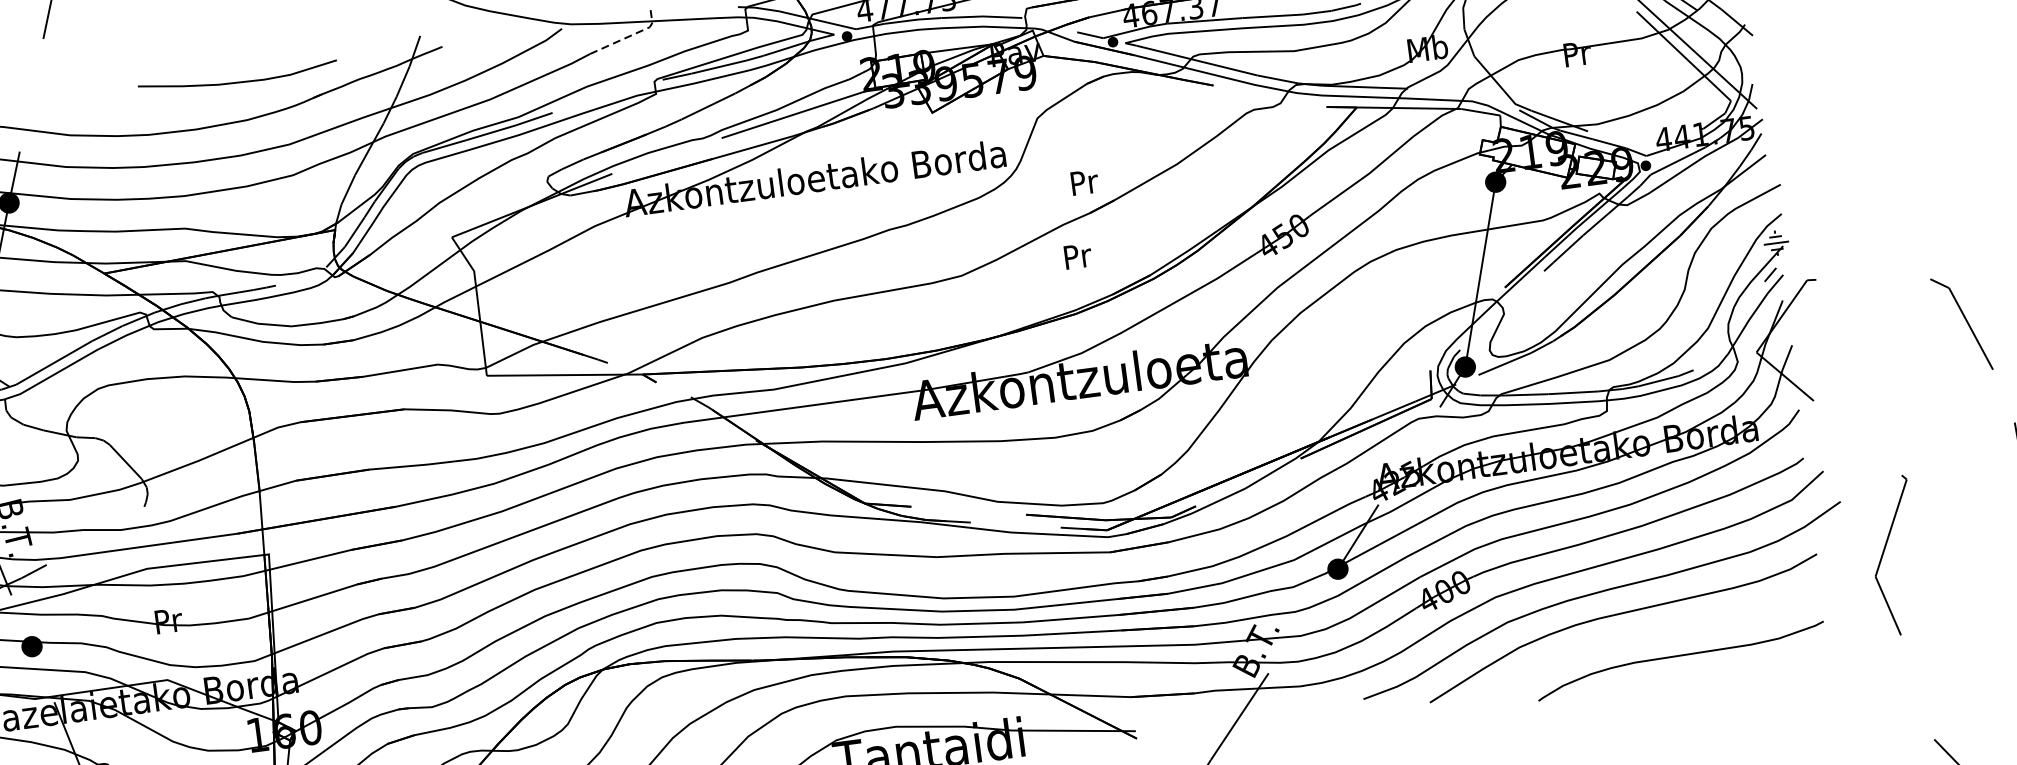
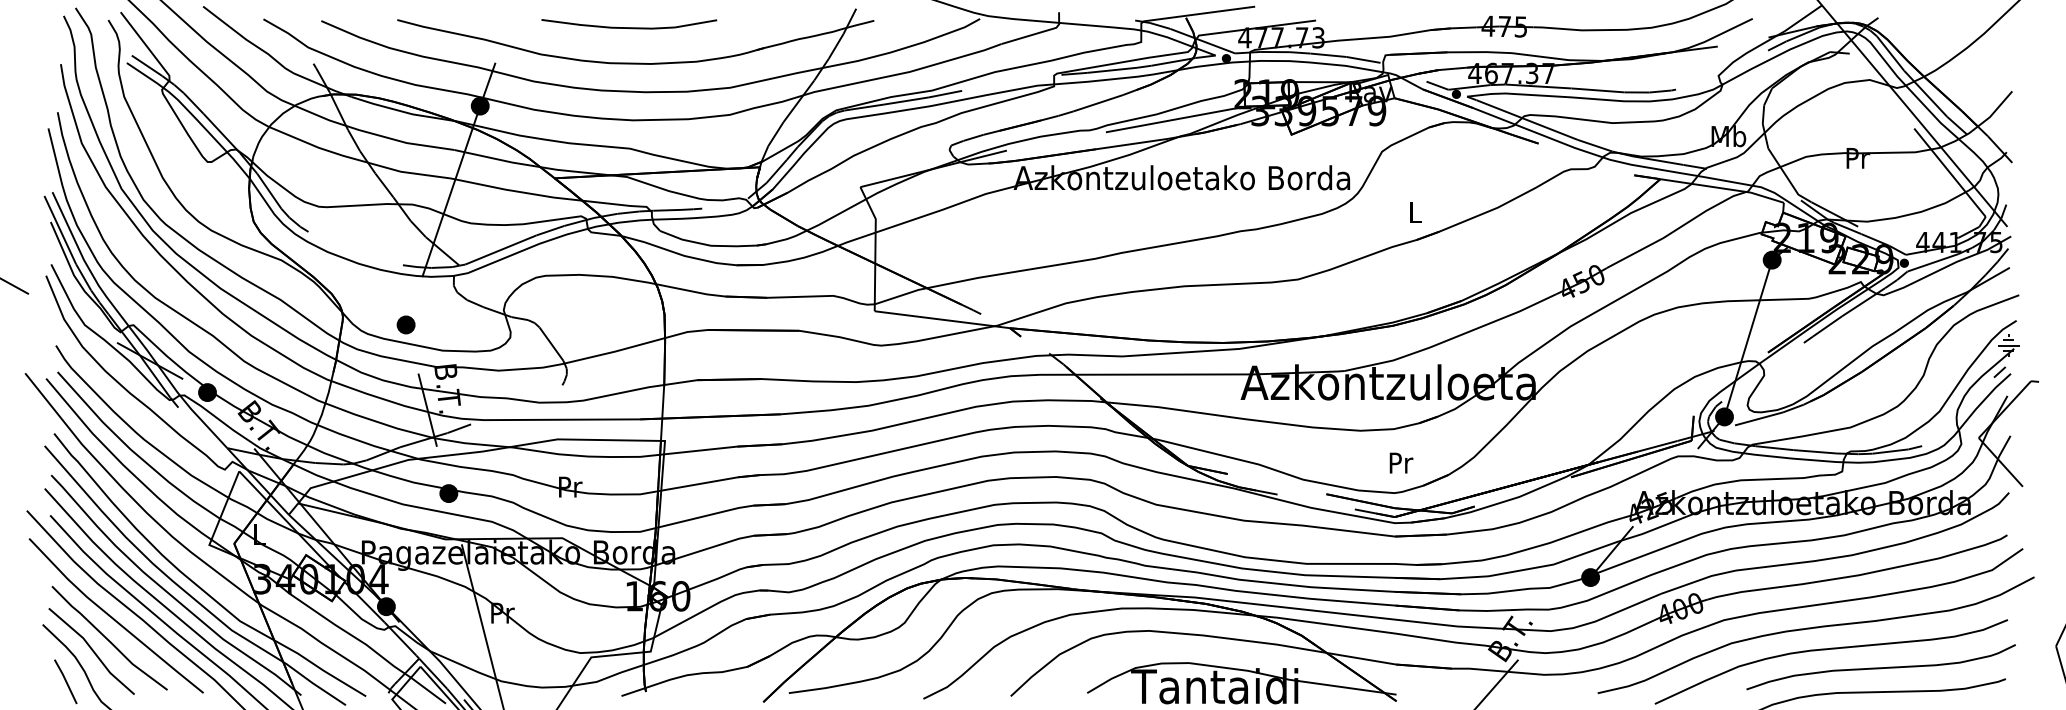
line: (630, 36) -> (1038, 33), dashed -> solid
curve: (238, 81) -> (629, 27), moved
text: (1084, 182) -> (1415, 212), Pr -> L
text: (1078, 255) -> (1401, 462), moved
curve: (1679, 627) -> (1880, 667), added

